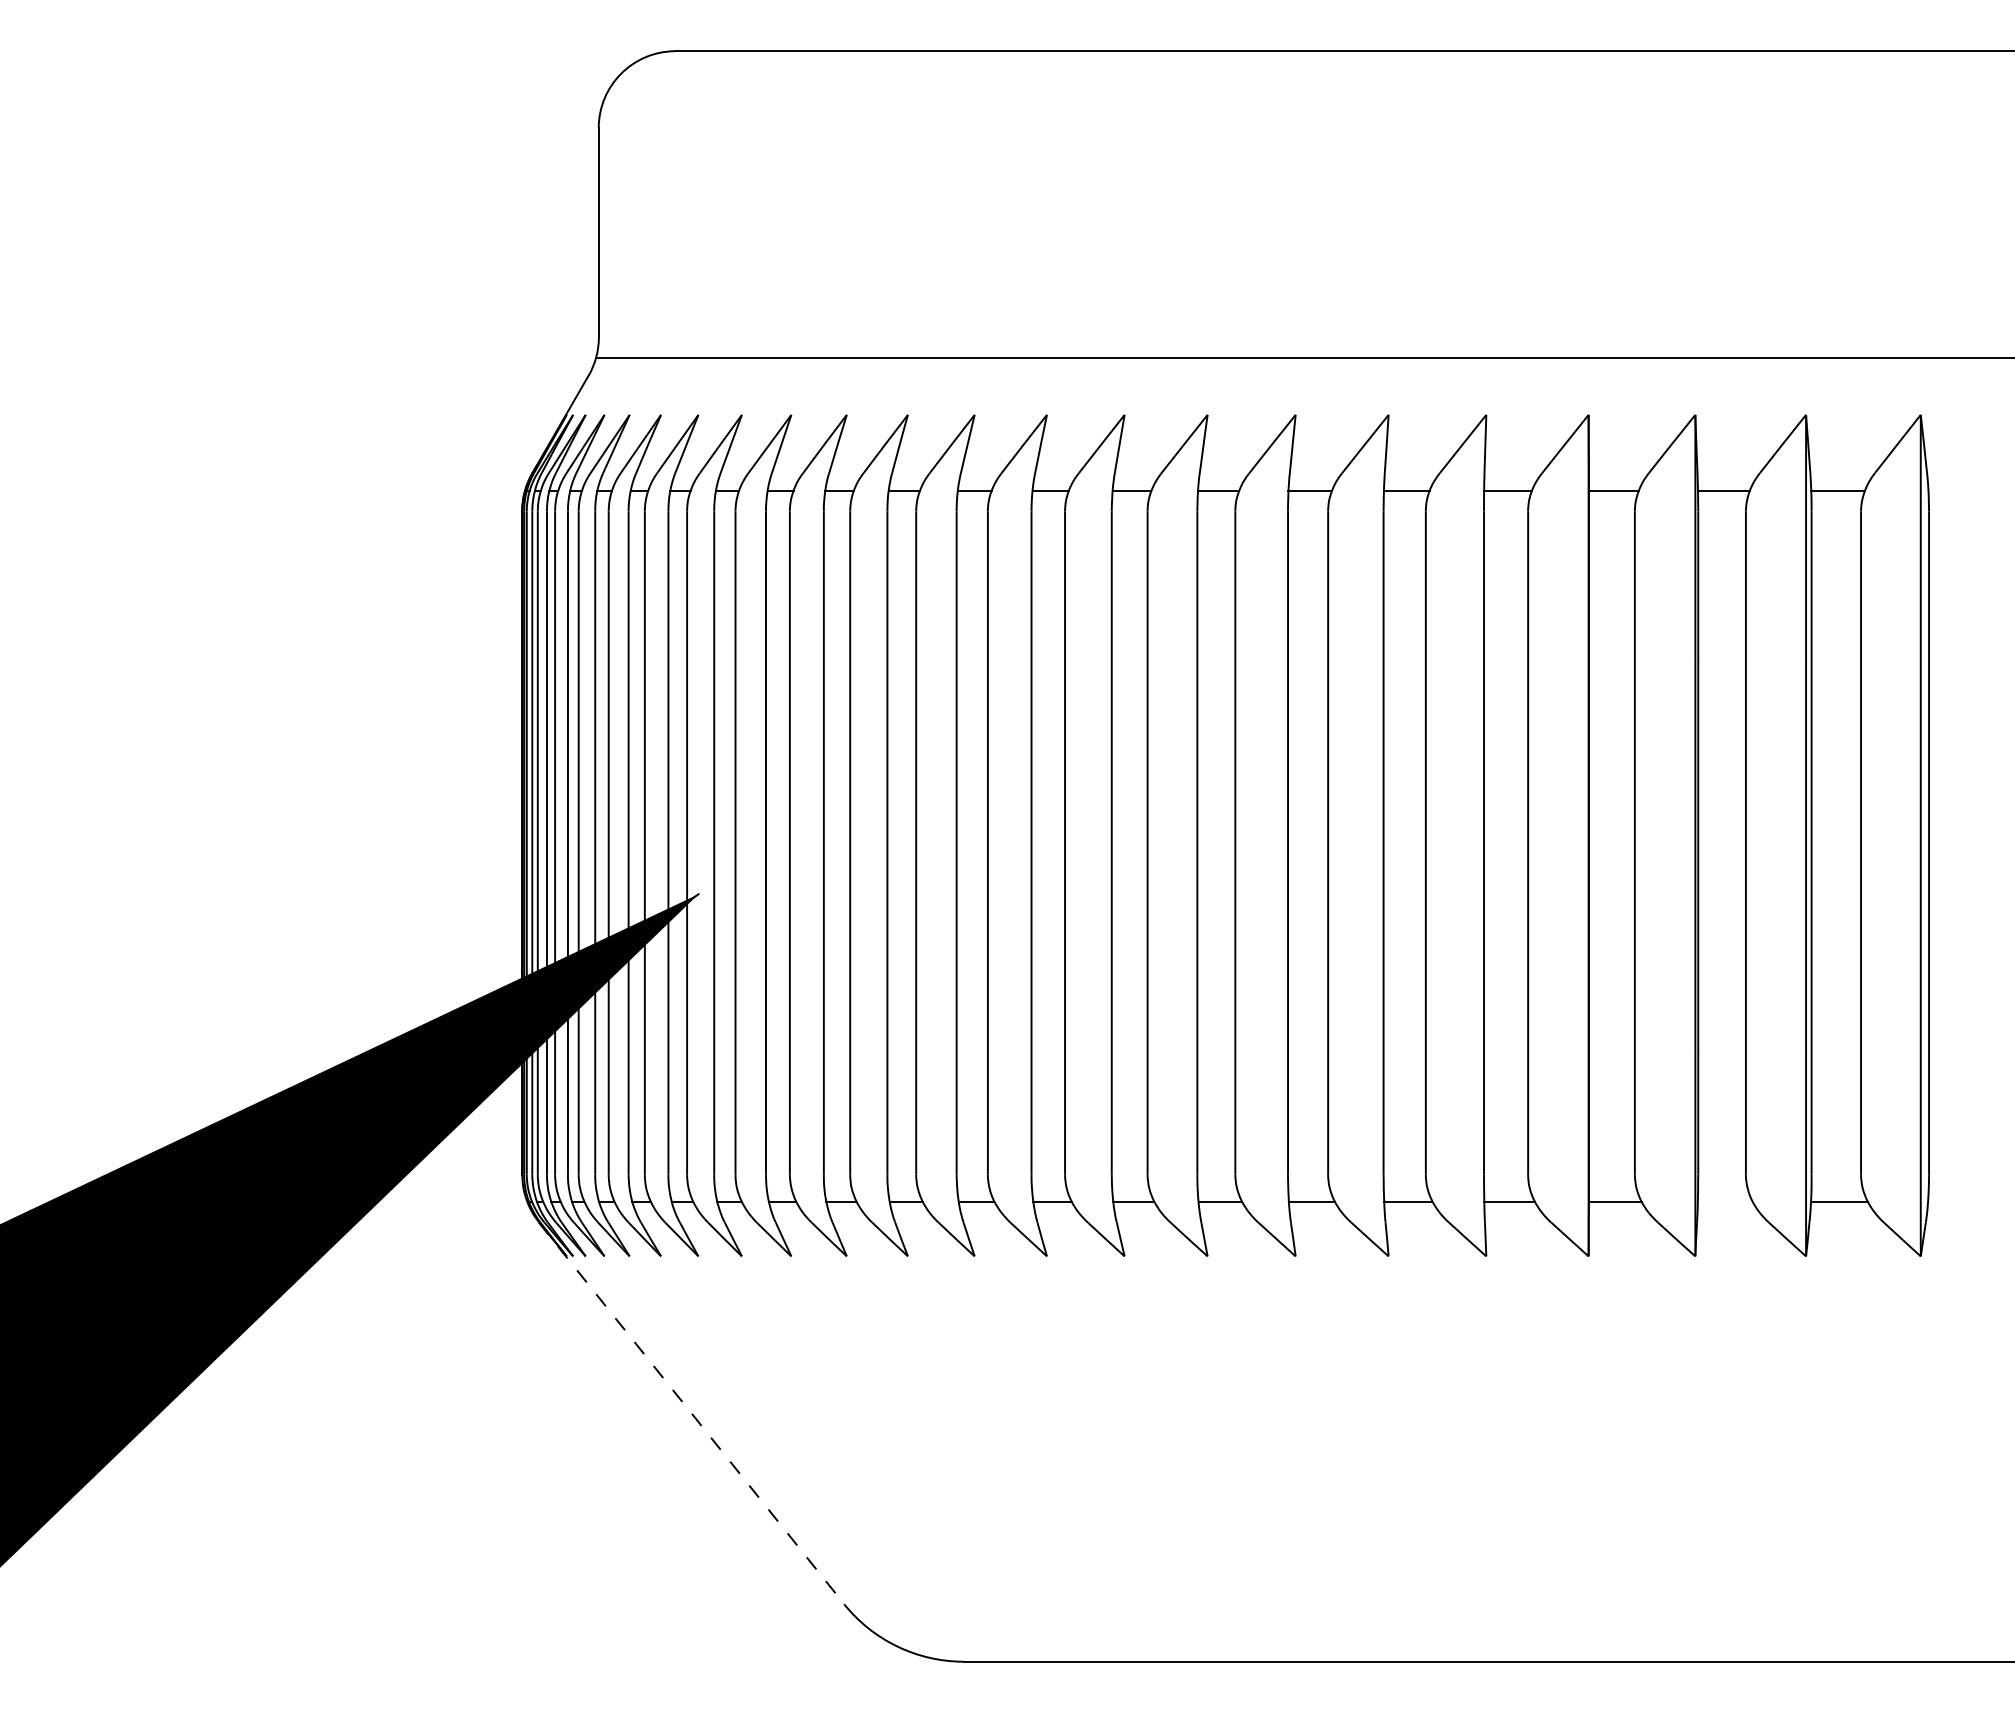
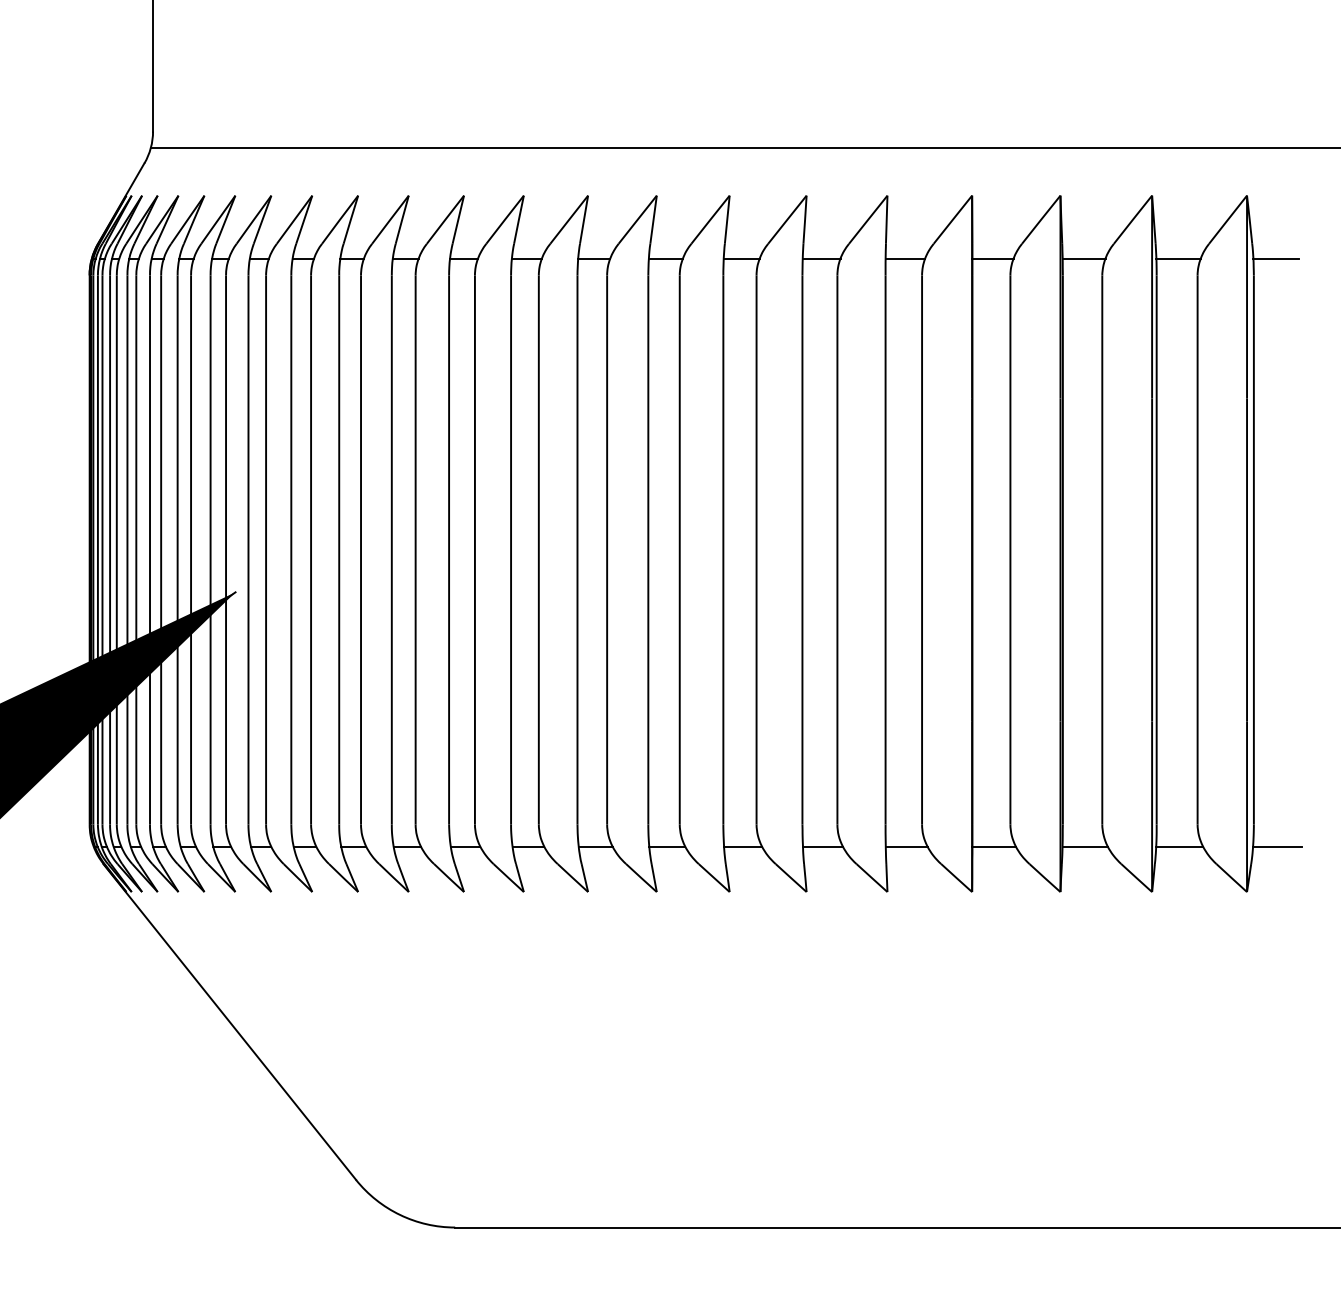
line: (1955, 490) -> (1275, 258), added
line: (1724, 1201) -> (1084, 846), added
line: (1957, 1201) -> (1277, 846), added
line: (691, 1413) -> (229, 1022), dashed -> solid

